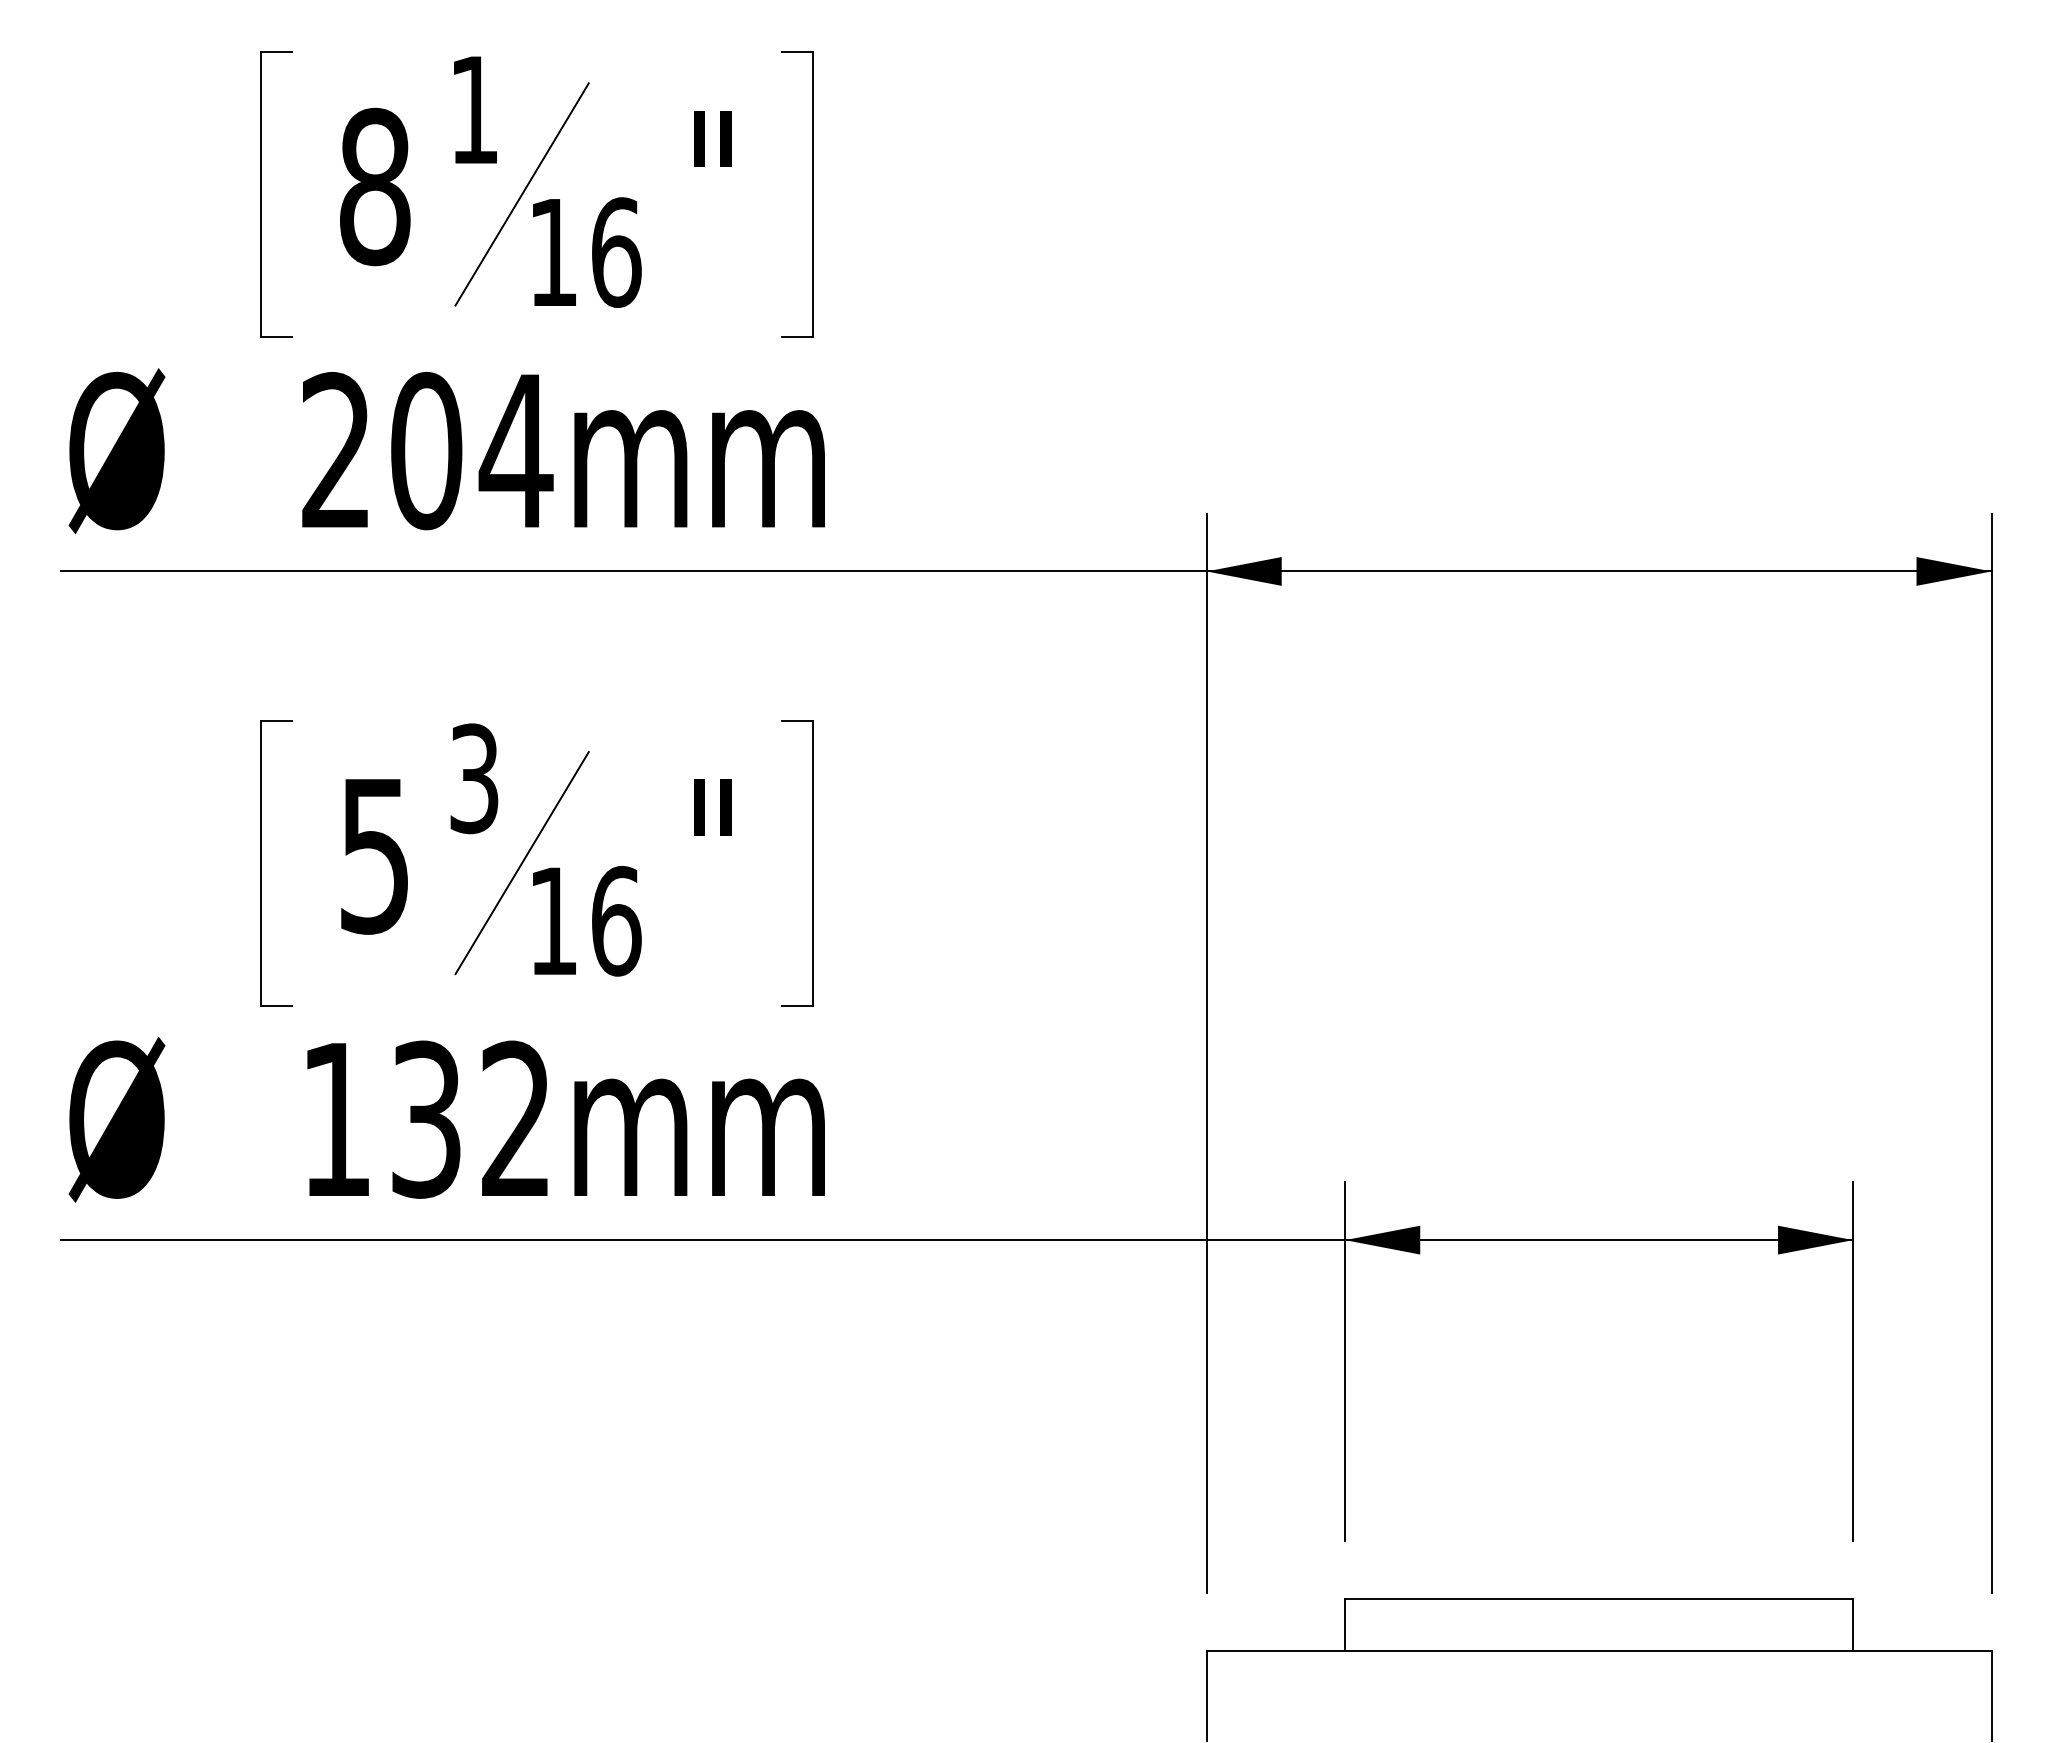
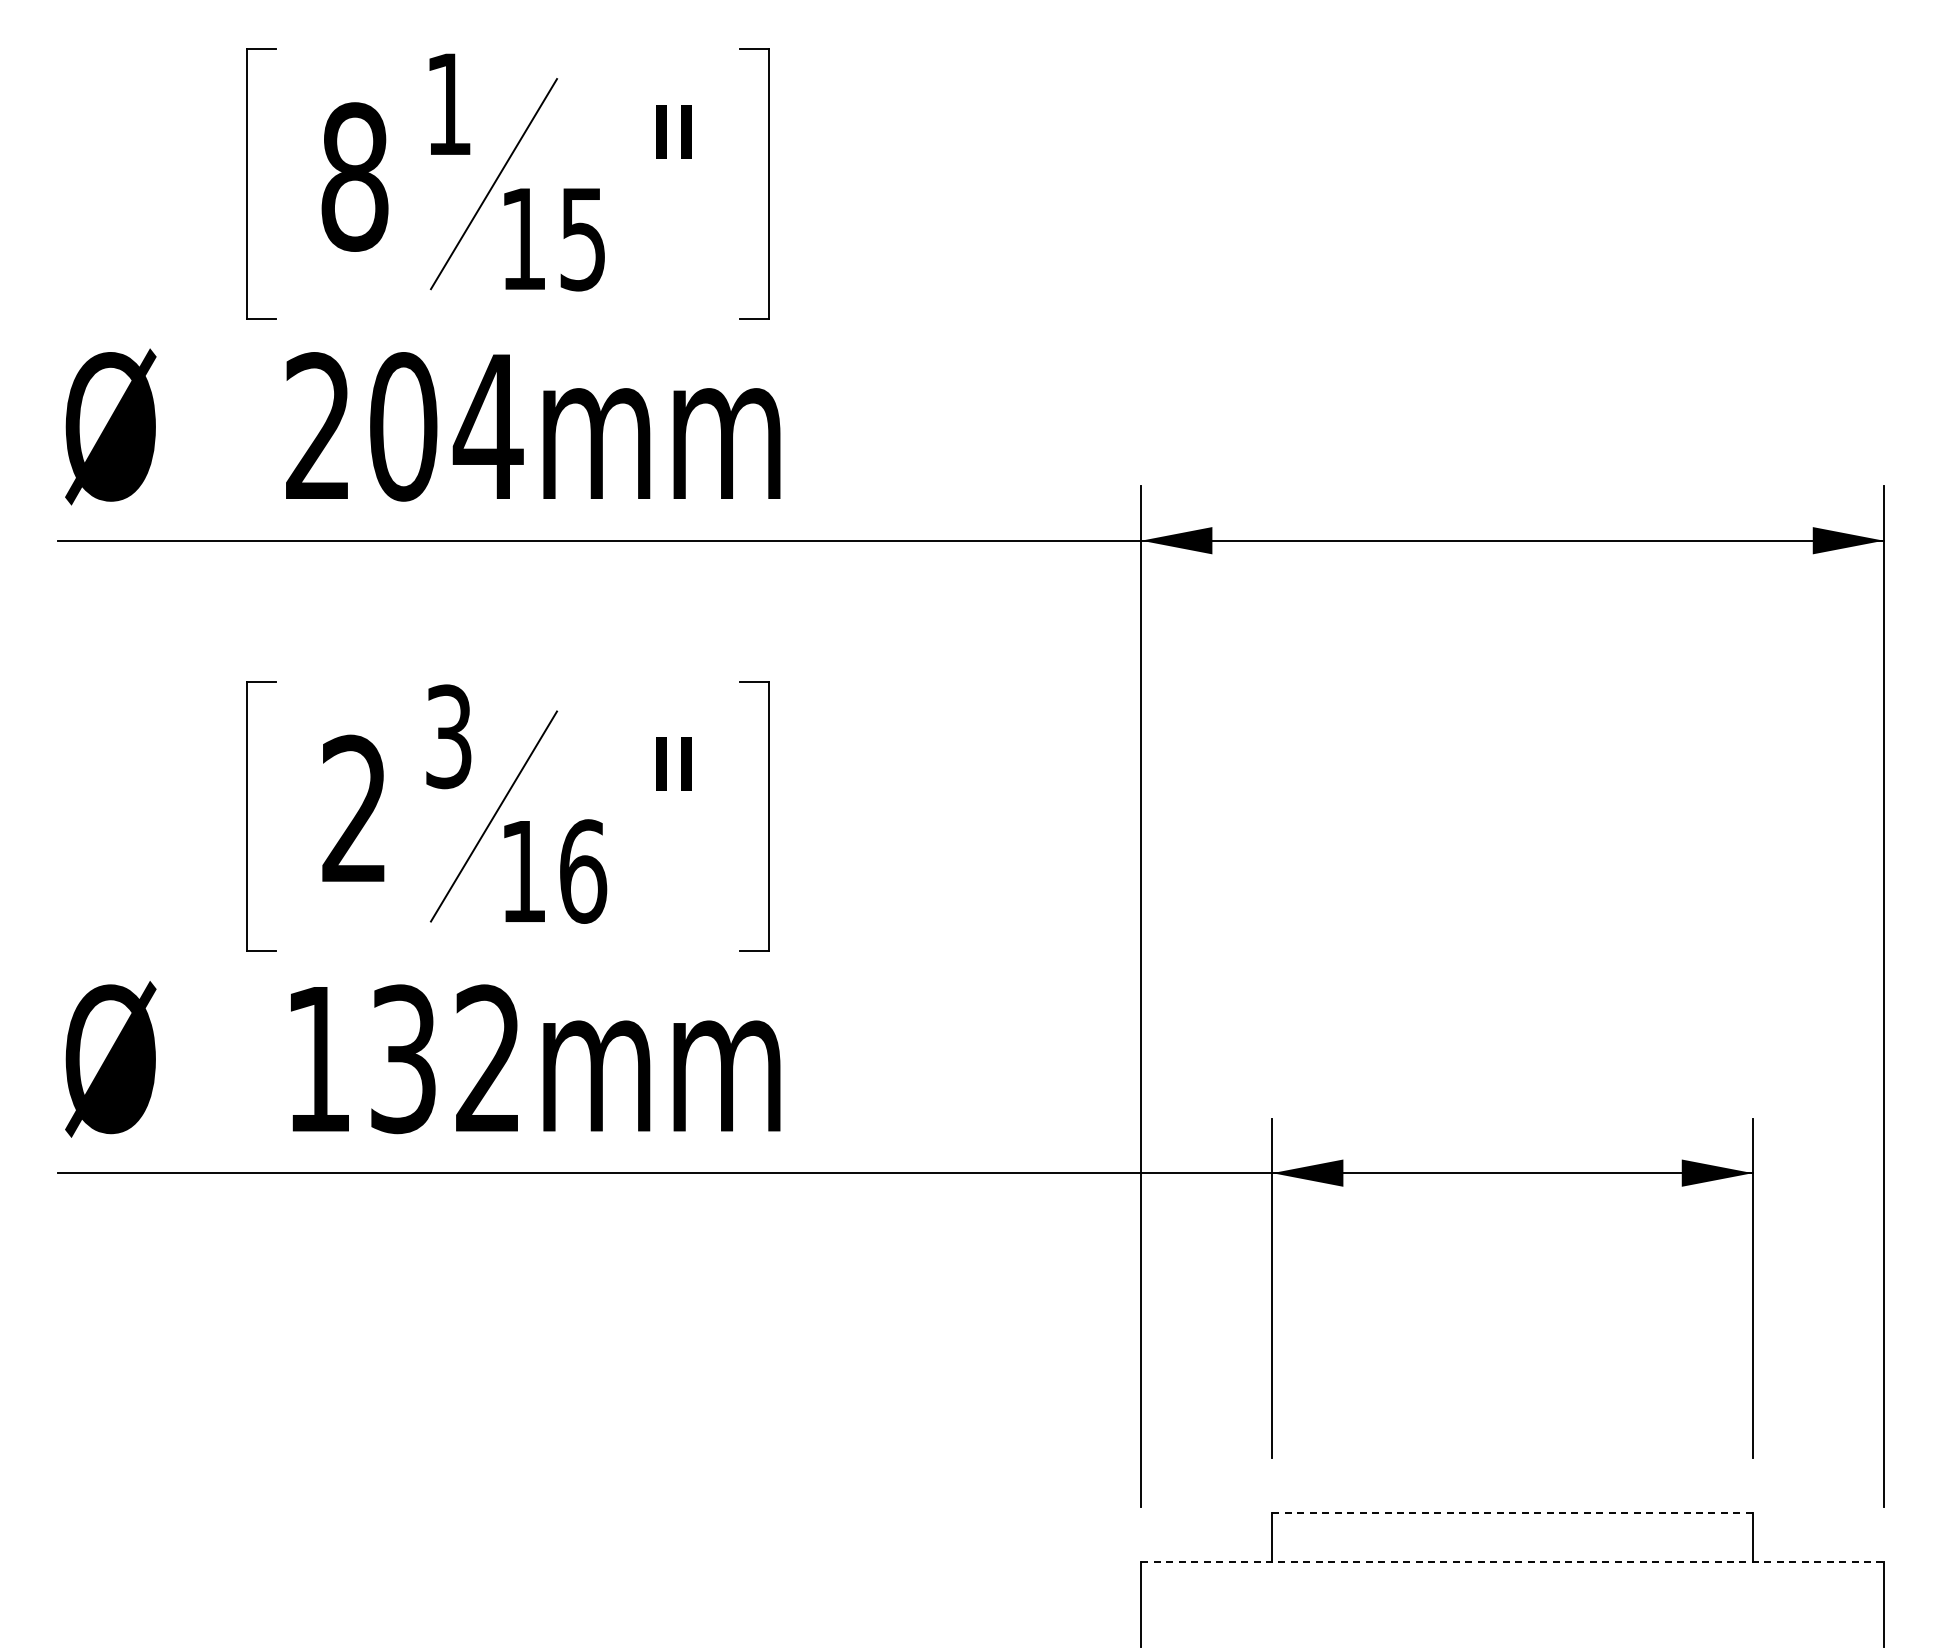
text: (616, 251) -> (583, 238), 16 -> 15
text: (373, 855) -> (353, 809), 5 -> 2
line: (1600, 1598) -> (1513, 1512), solid -> dashed
line: (1600, 1650) -> (1513, 1561), solid -> dashed

